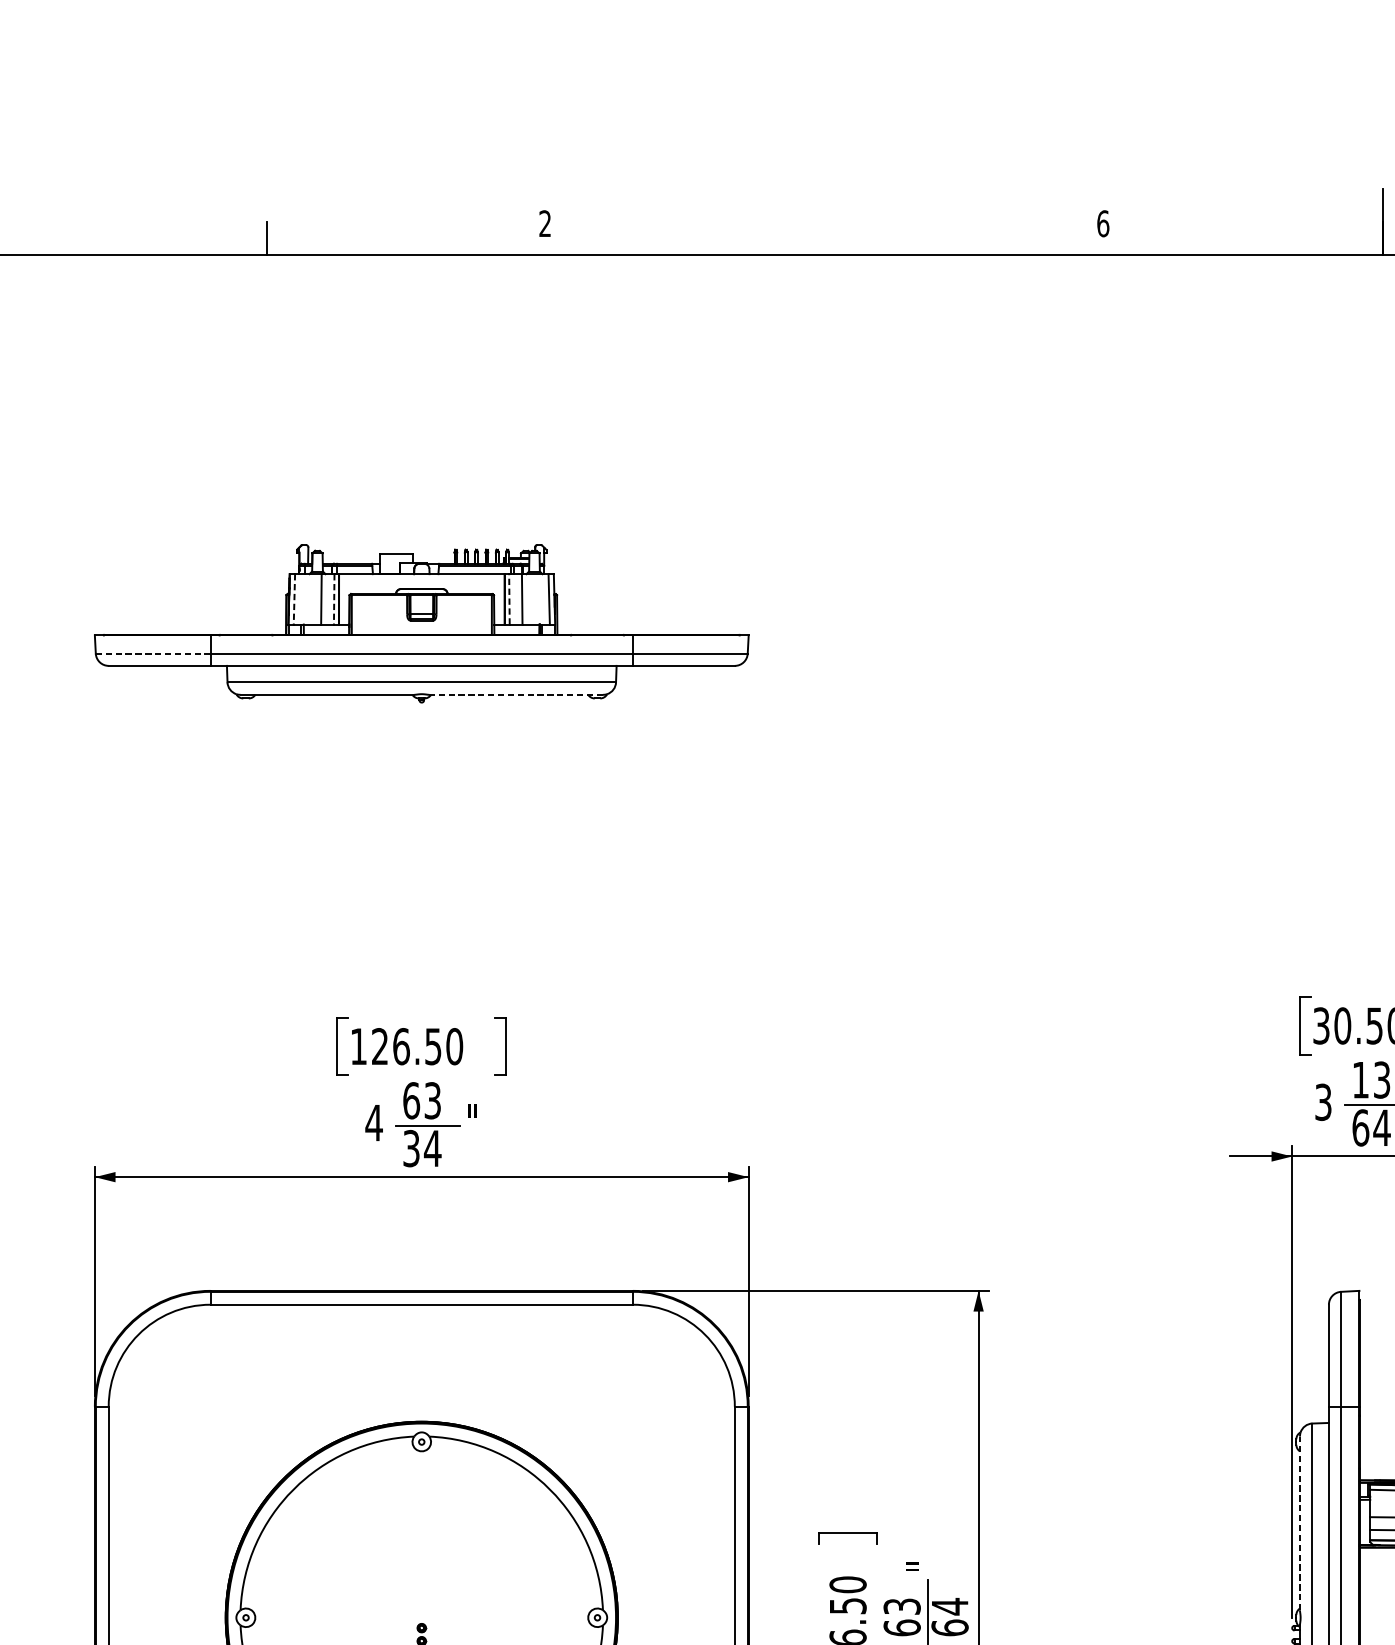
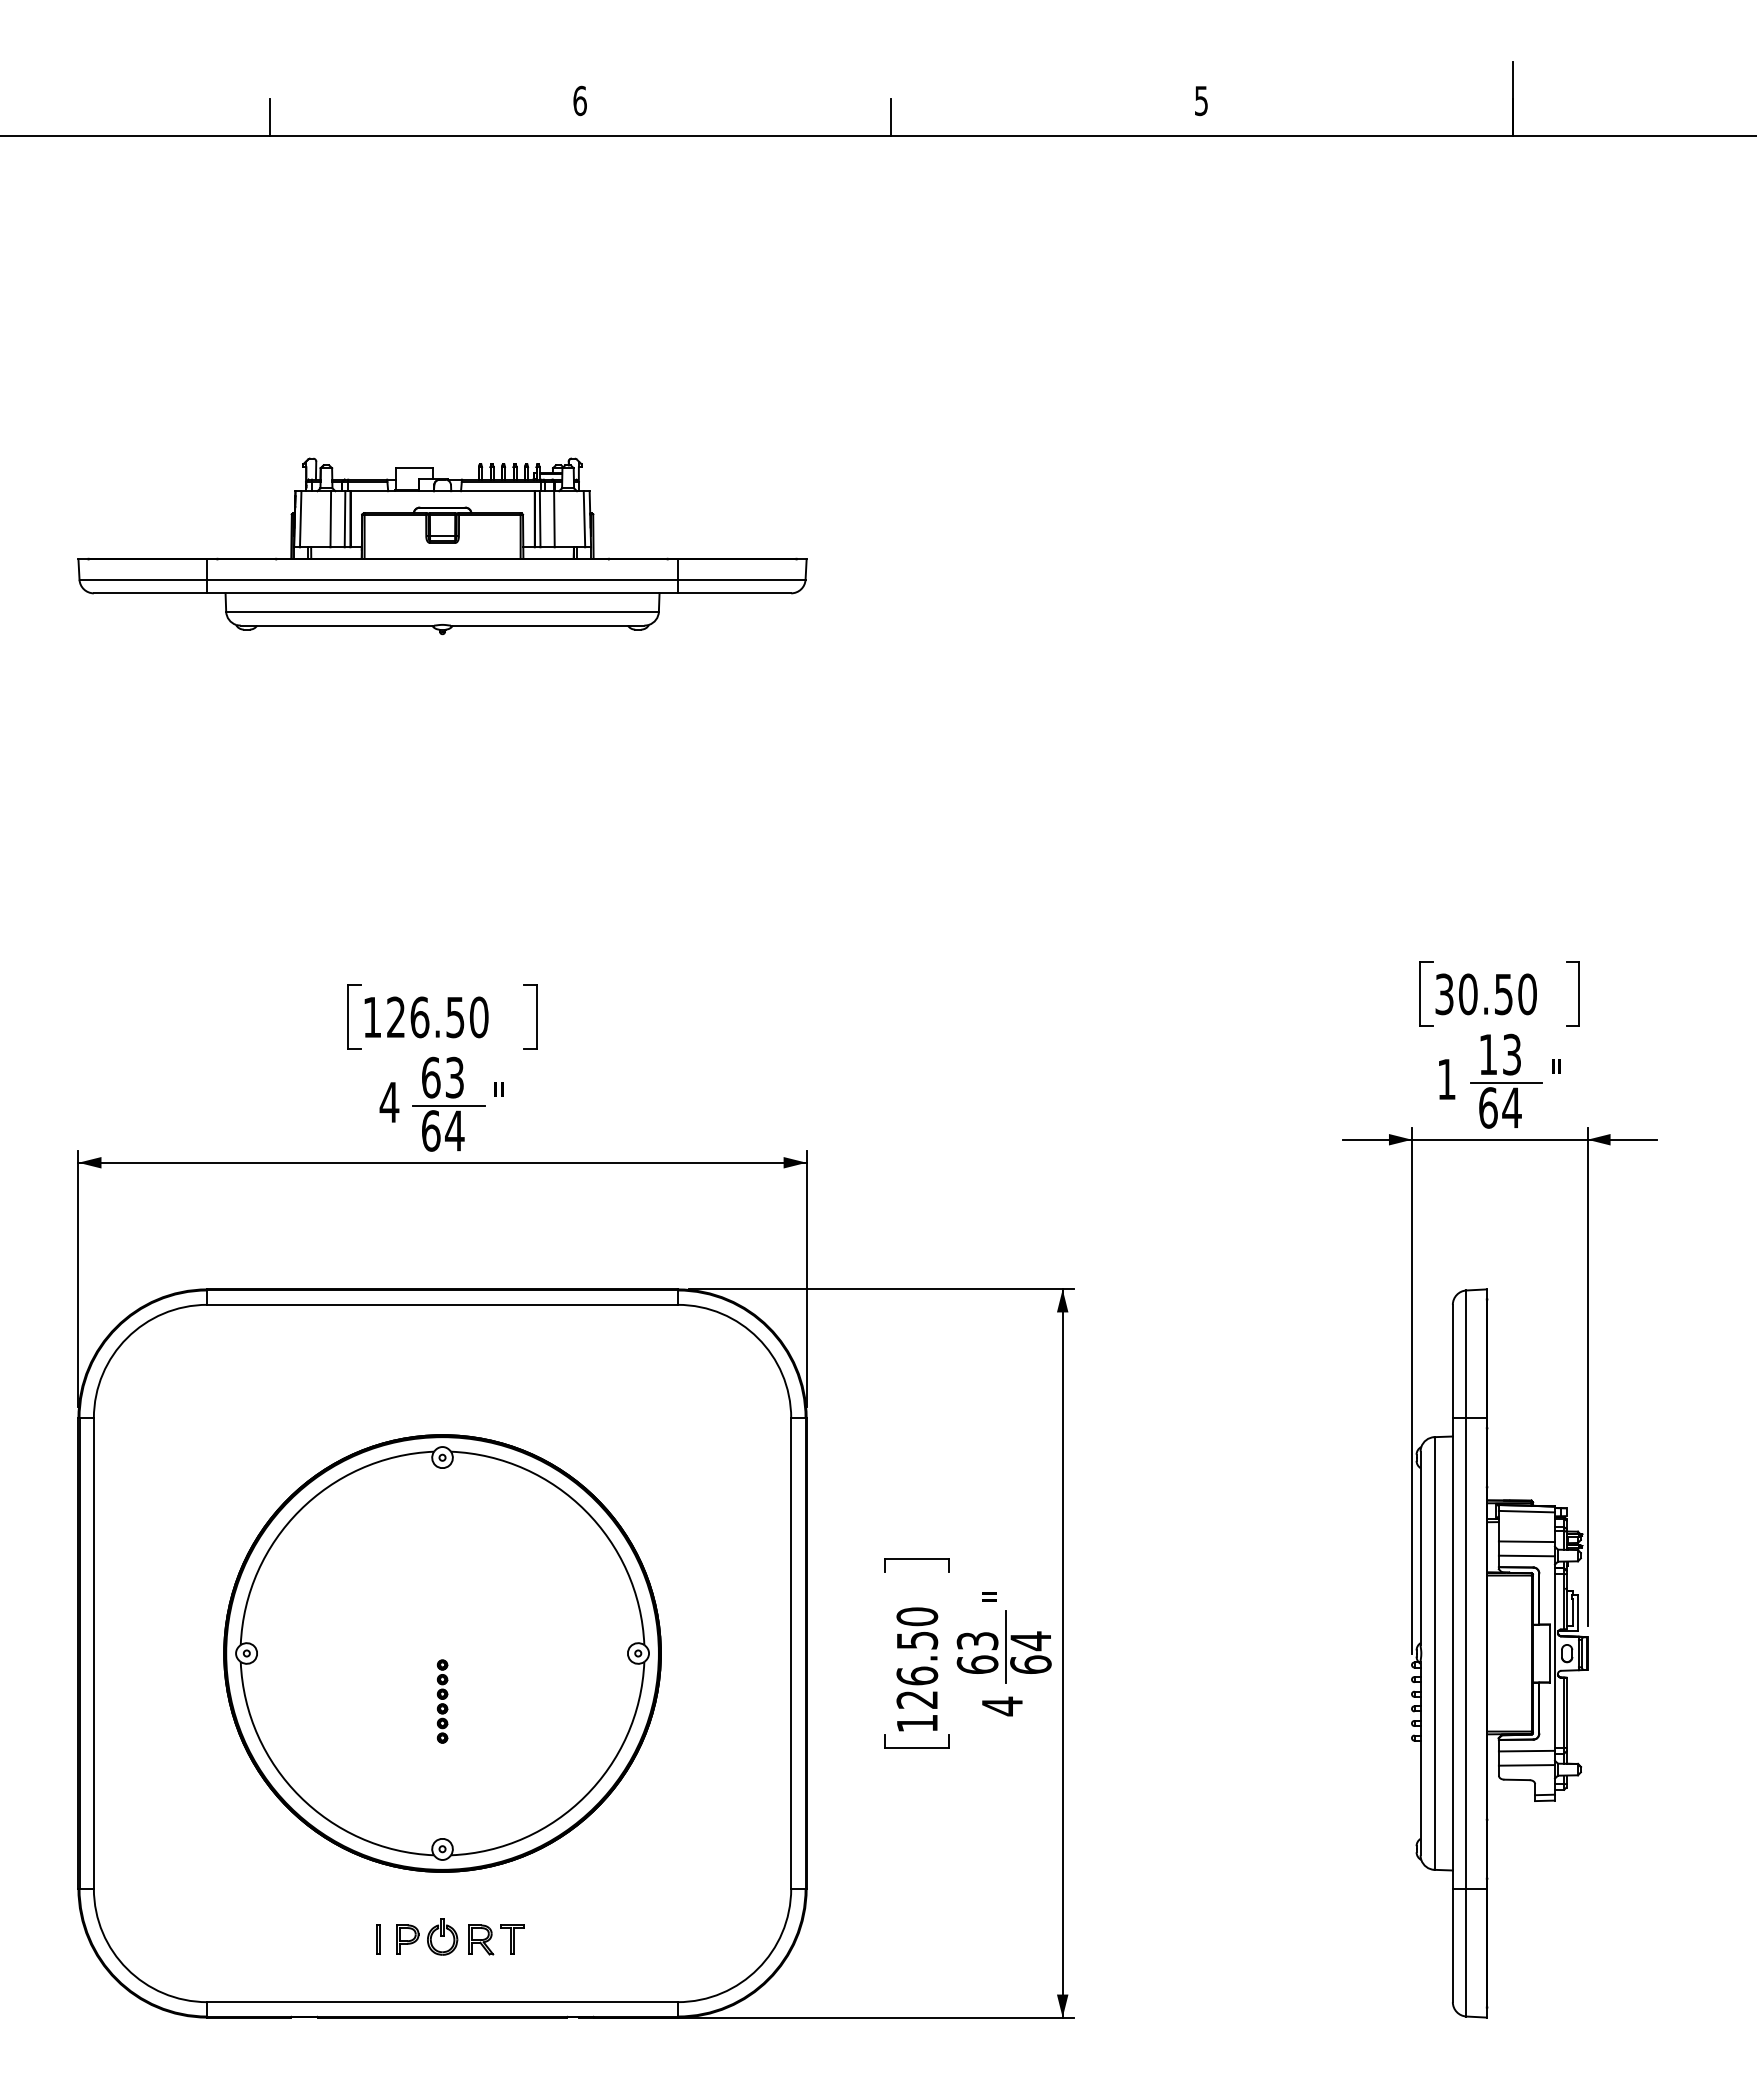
text: (544, 223) -> (579, 100), 2 -> 6
text: (1103, 223) -> (1201, 100), 6 -> 5
line: (824, 237) -> (891, 116), added
line: (509, 598) -> (540, 518), dashed -> solid
line: (294, 599) -> (300, 519), dashed -> solid
line: (334, 599) -> (345, 519), dashed -> solid
line: (153, 653) -> (143, 579), dashed -> solid
line: (516, 694) -> (547, 625), dashed -> solid
text: (1323, 1102) -> (1446, 1079), 3 -> 1
text: (411, 1148) -> (431, 1130), 34 -> 64
line: (1299, 1523) -> (1420, 1548), dashed -> solid

